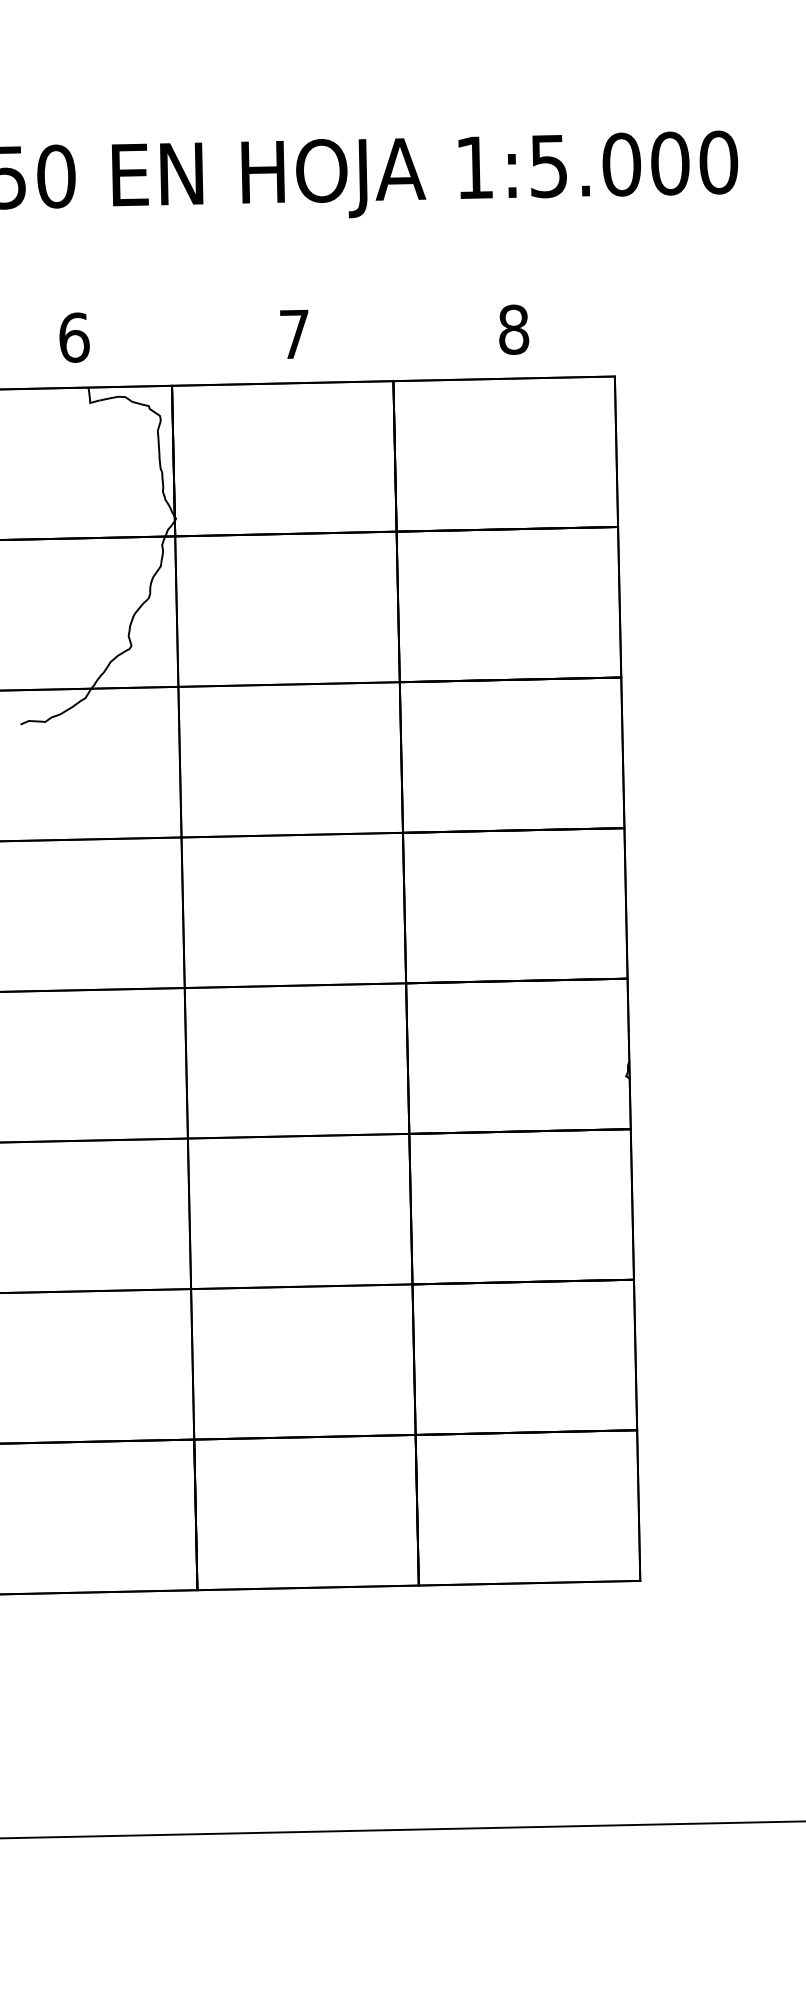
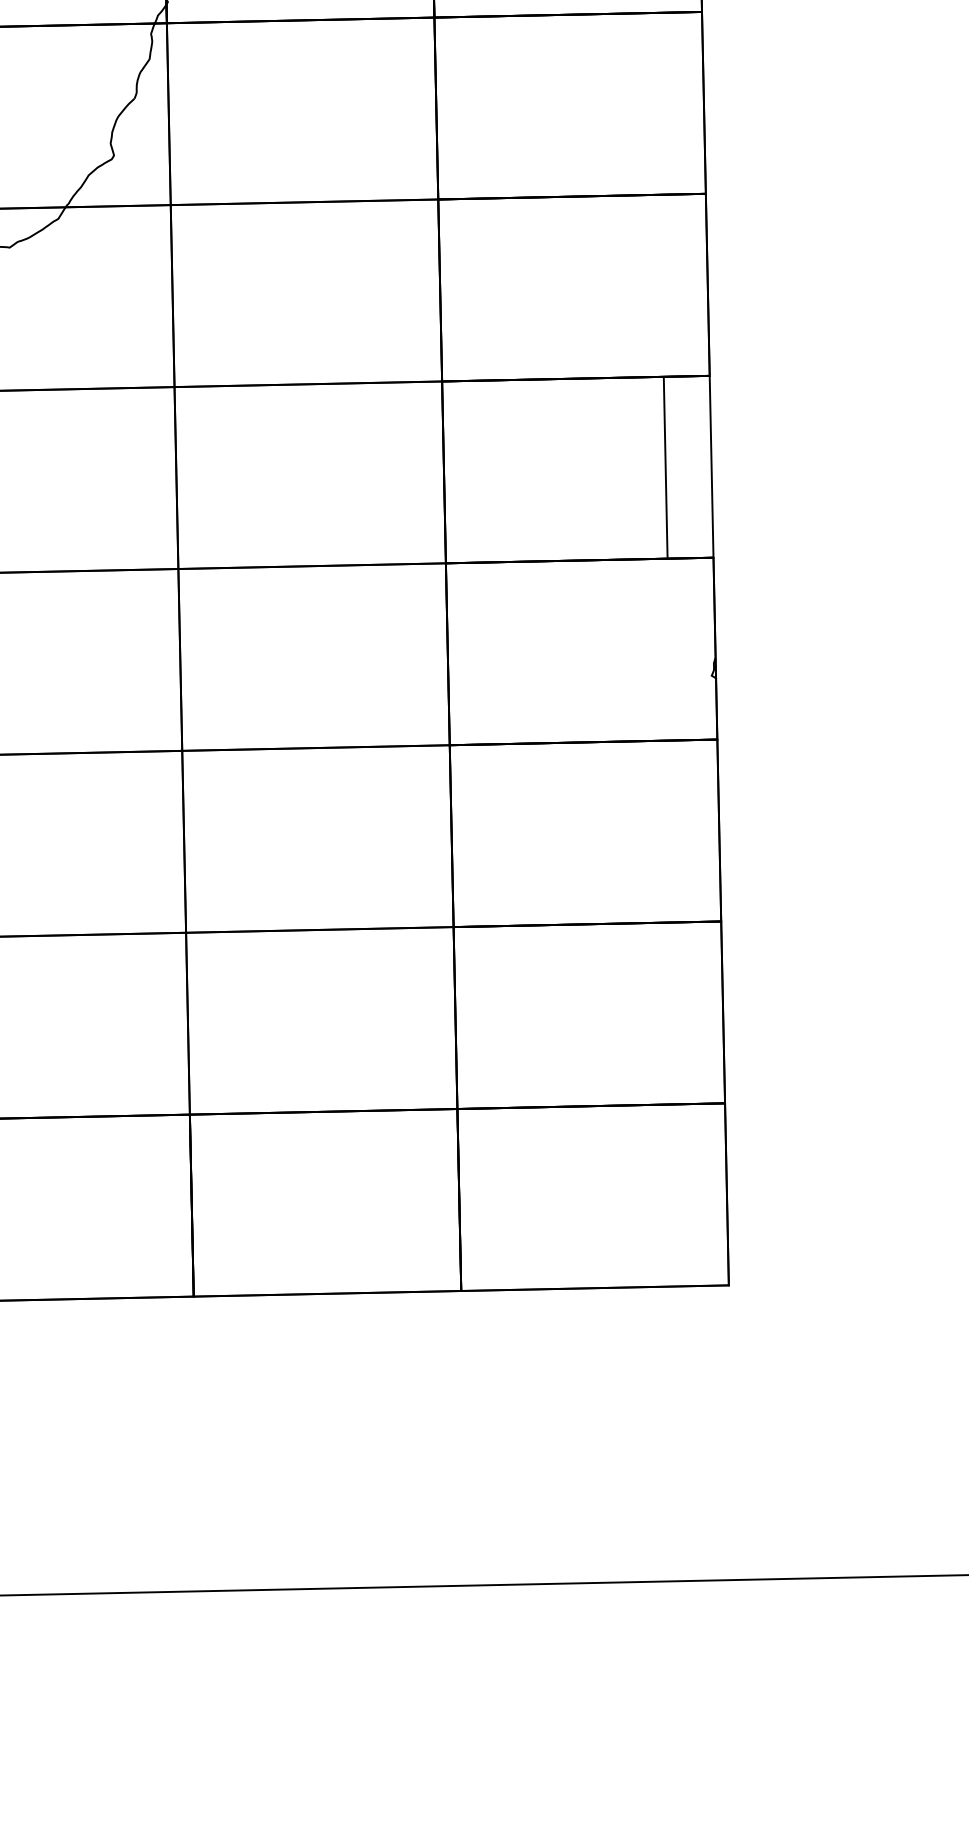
line: (625, 903) -> (665, 468), moved

